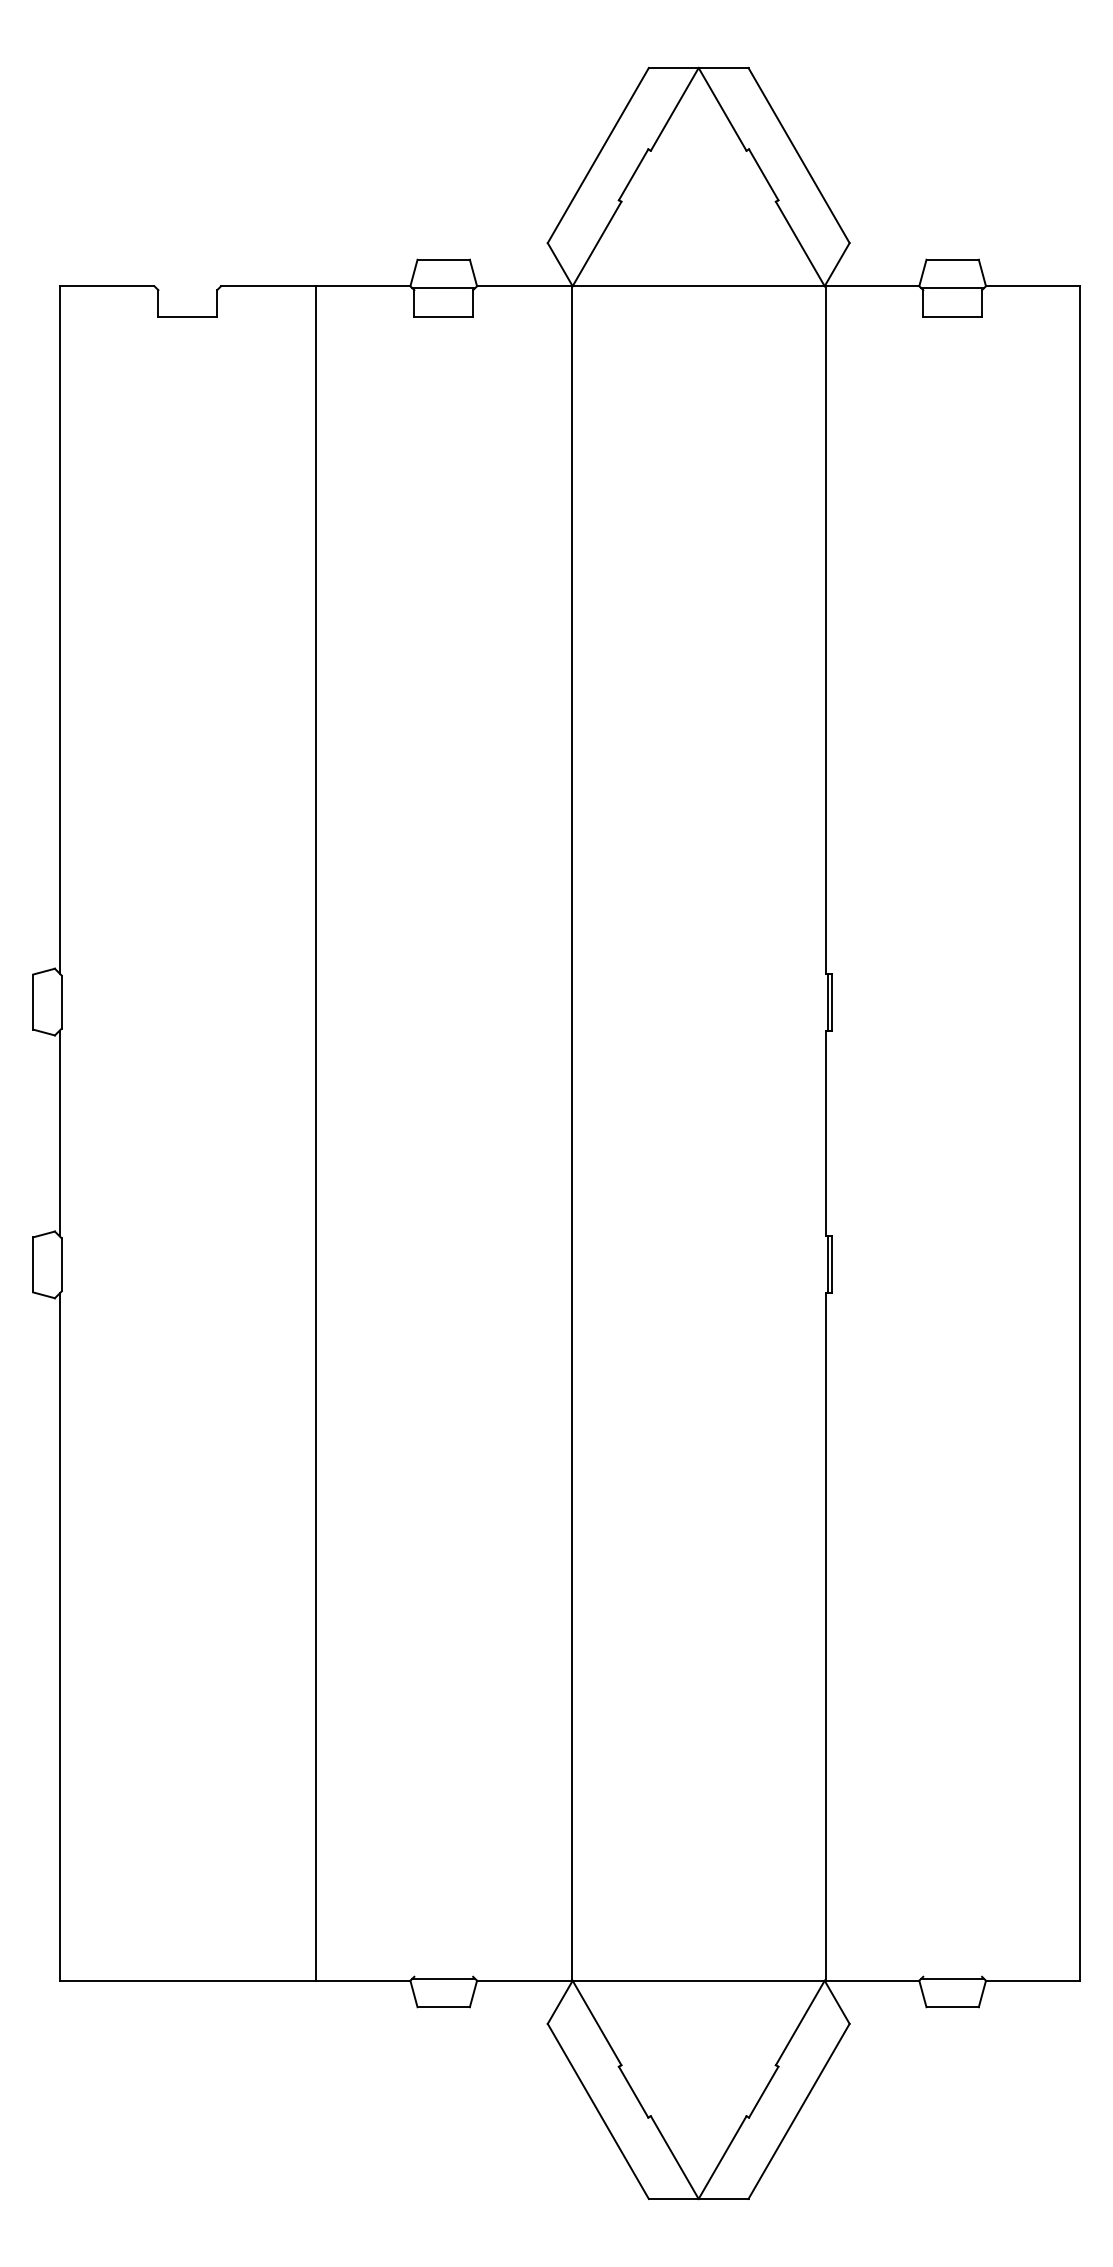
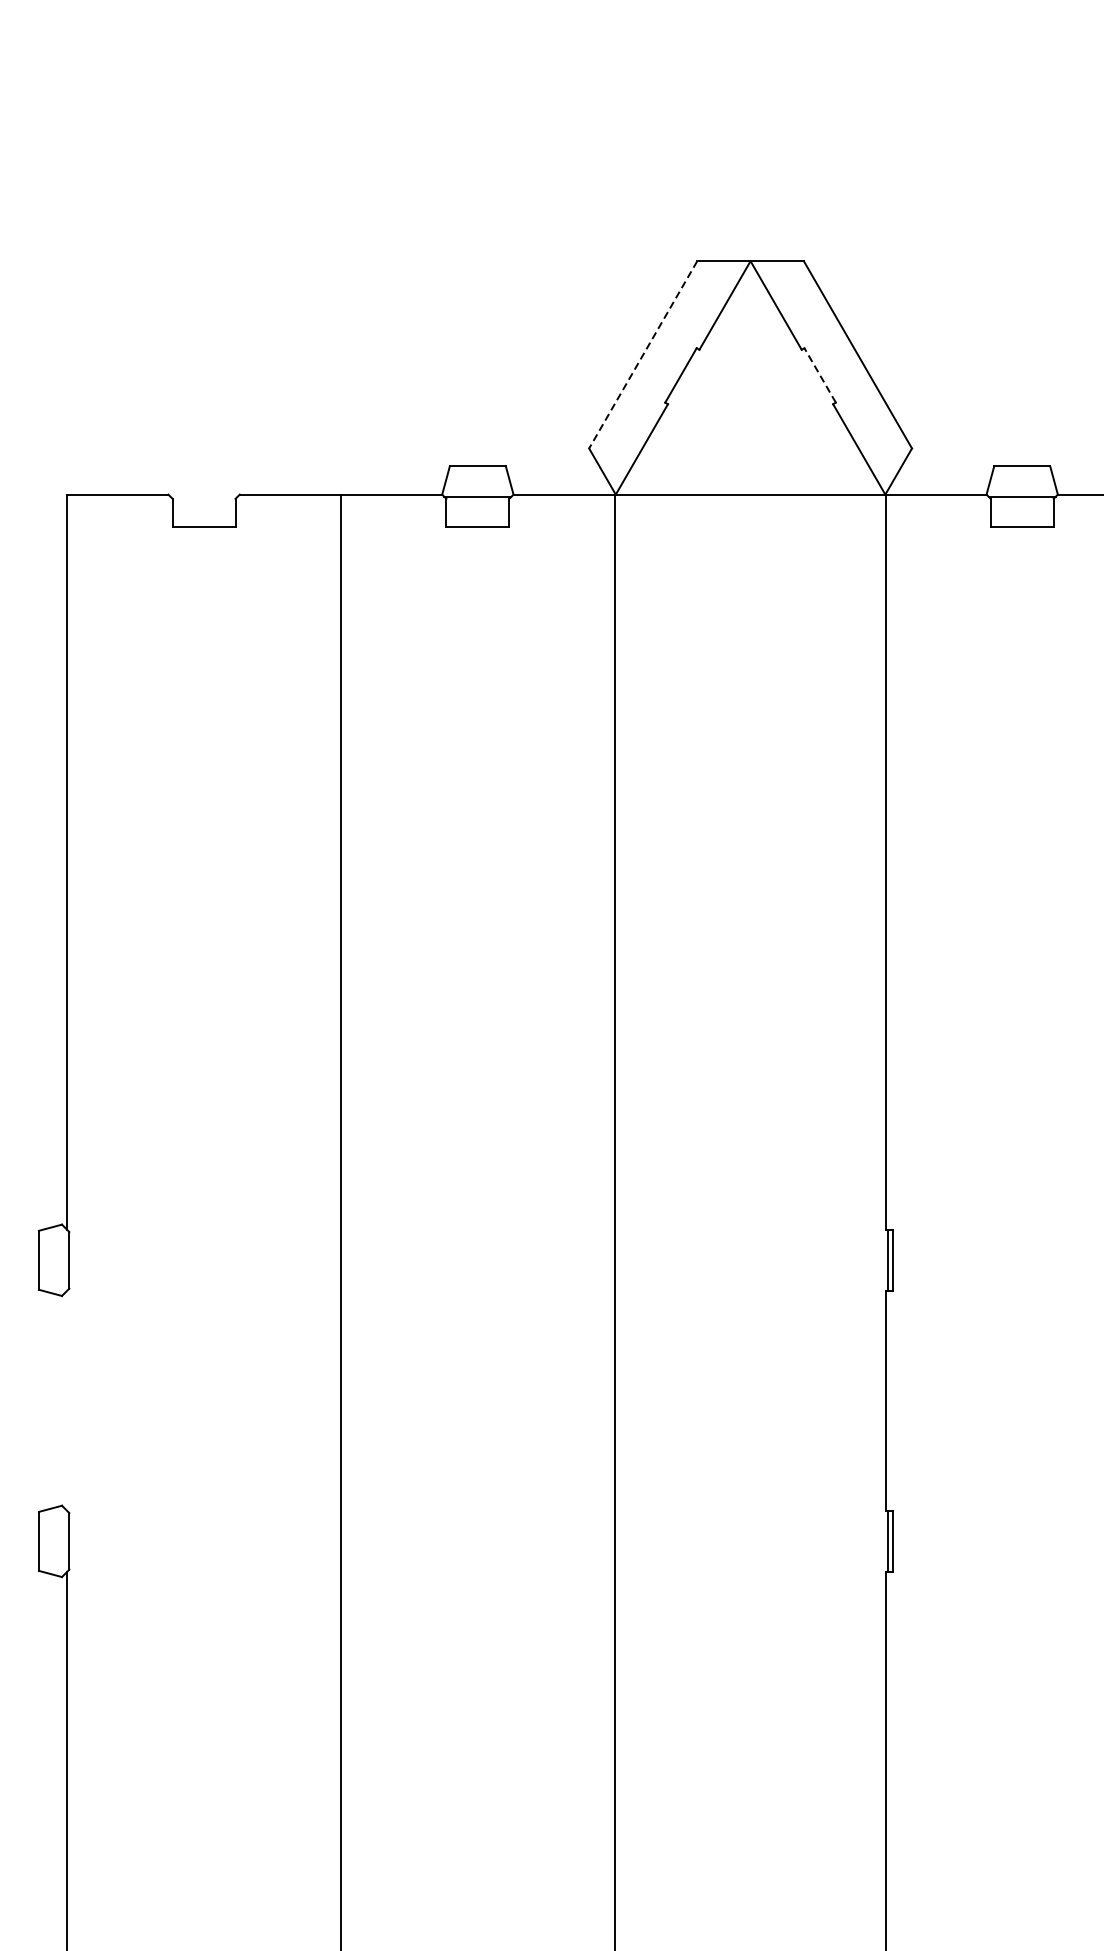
line: (598, 155) -> (643, 354), solid -> dashed
line: (763, 174) -> (819, 375), solid -> dashed
line: (59, 1133) -> (66, 1400), removed

